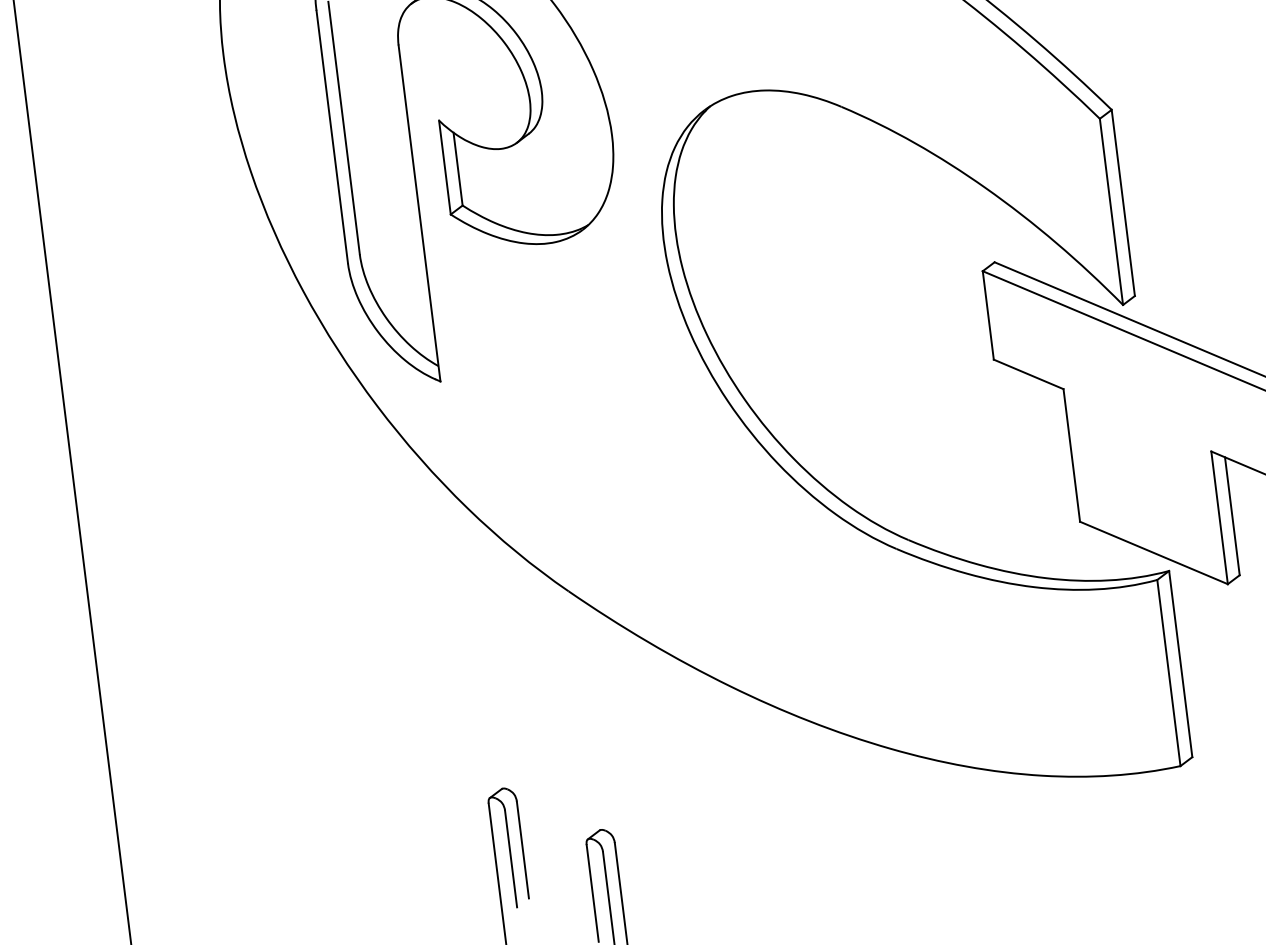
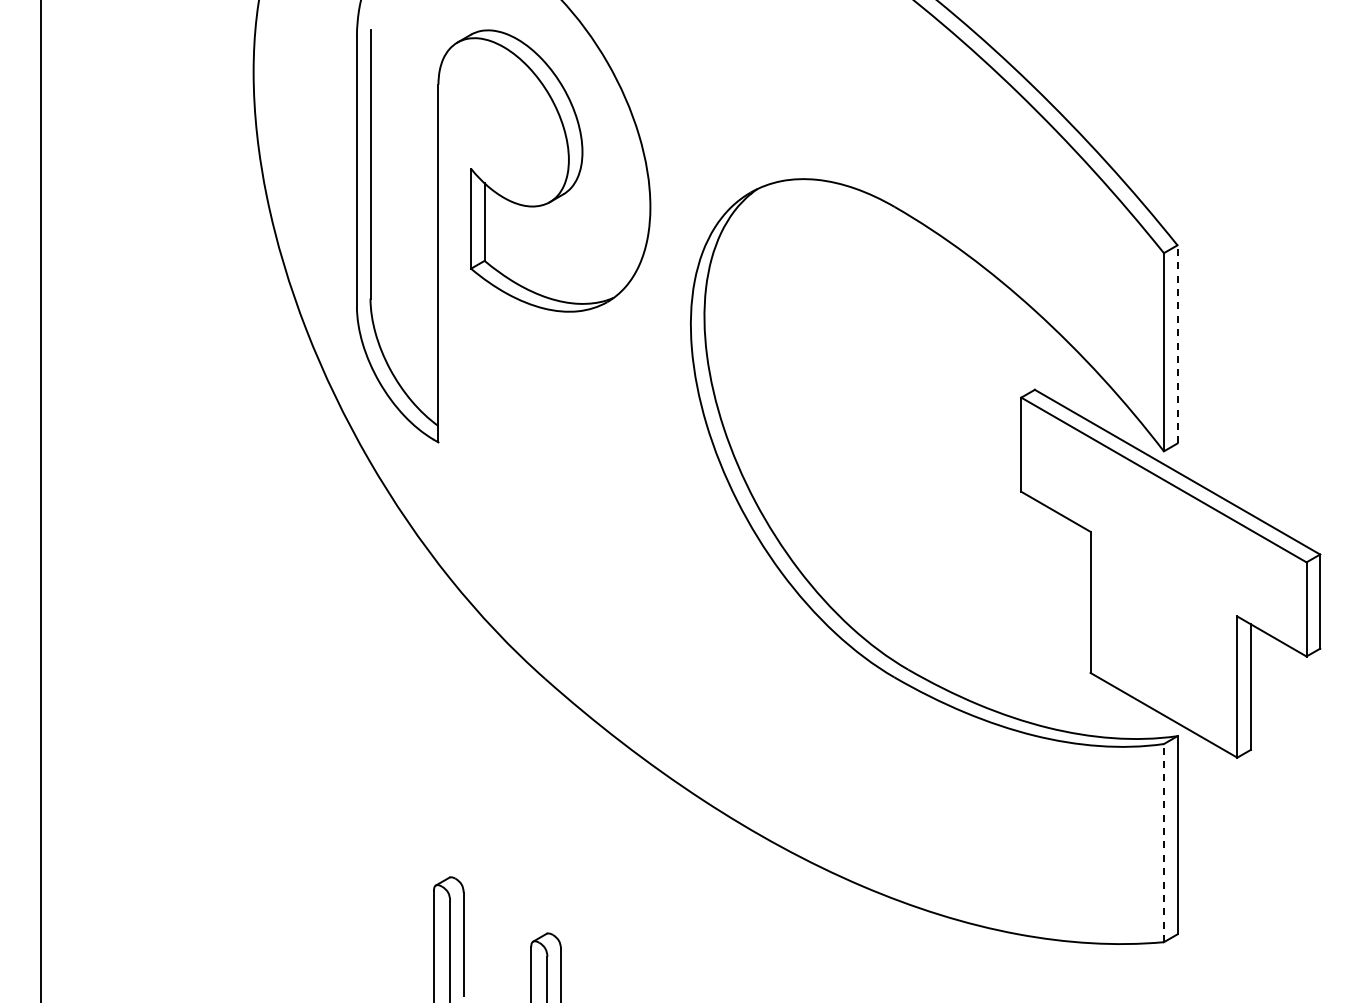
line: (1123, 202) -> (1177, 343), solid -> dashed
line: (1168, 672) -> (1163, 842), solid -> dashed

